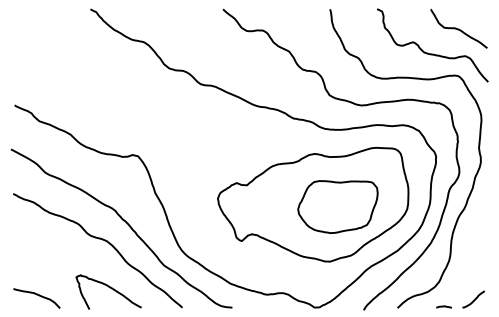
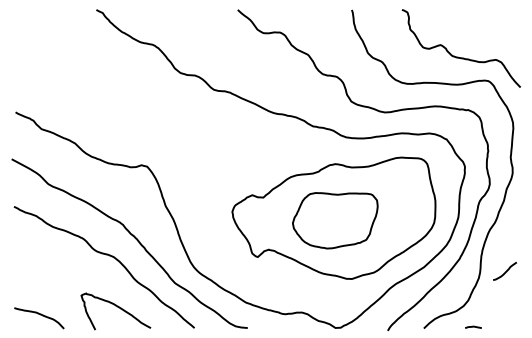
curve: (458, 28) -> (488, 30), removed
part: (338, 206) -> (335, 220), moved
curve: (474, 299) -> (505, 271), moved

